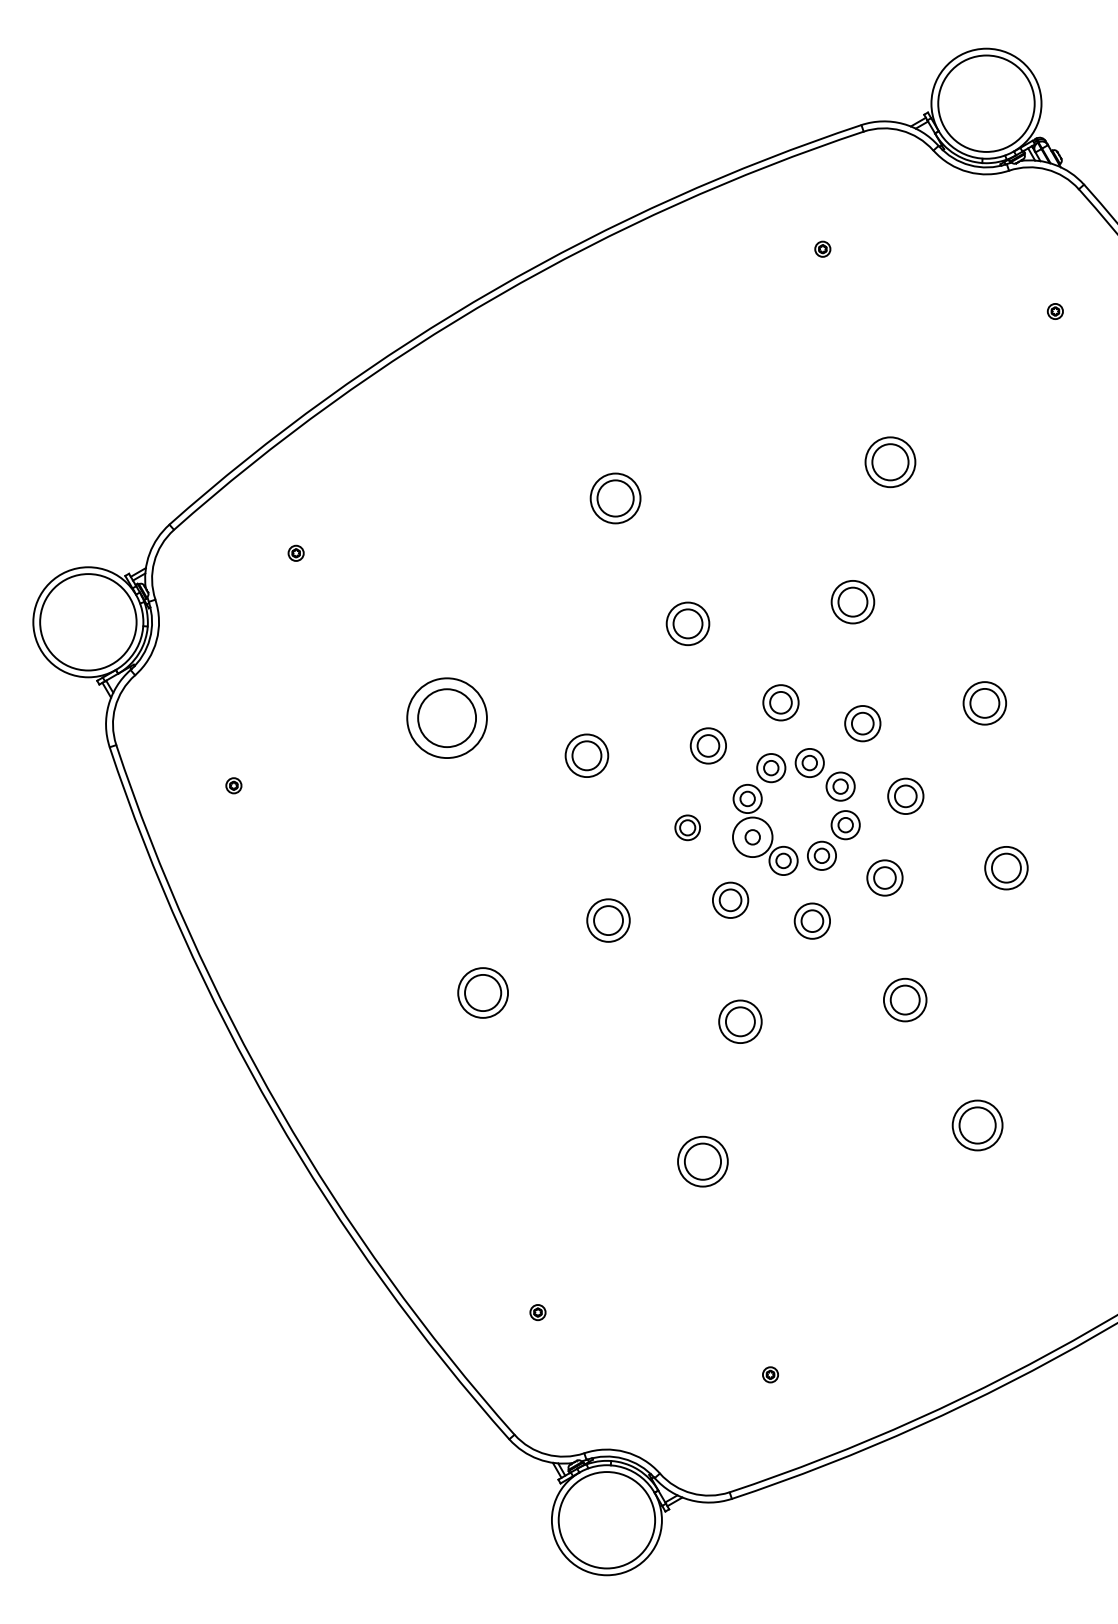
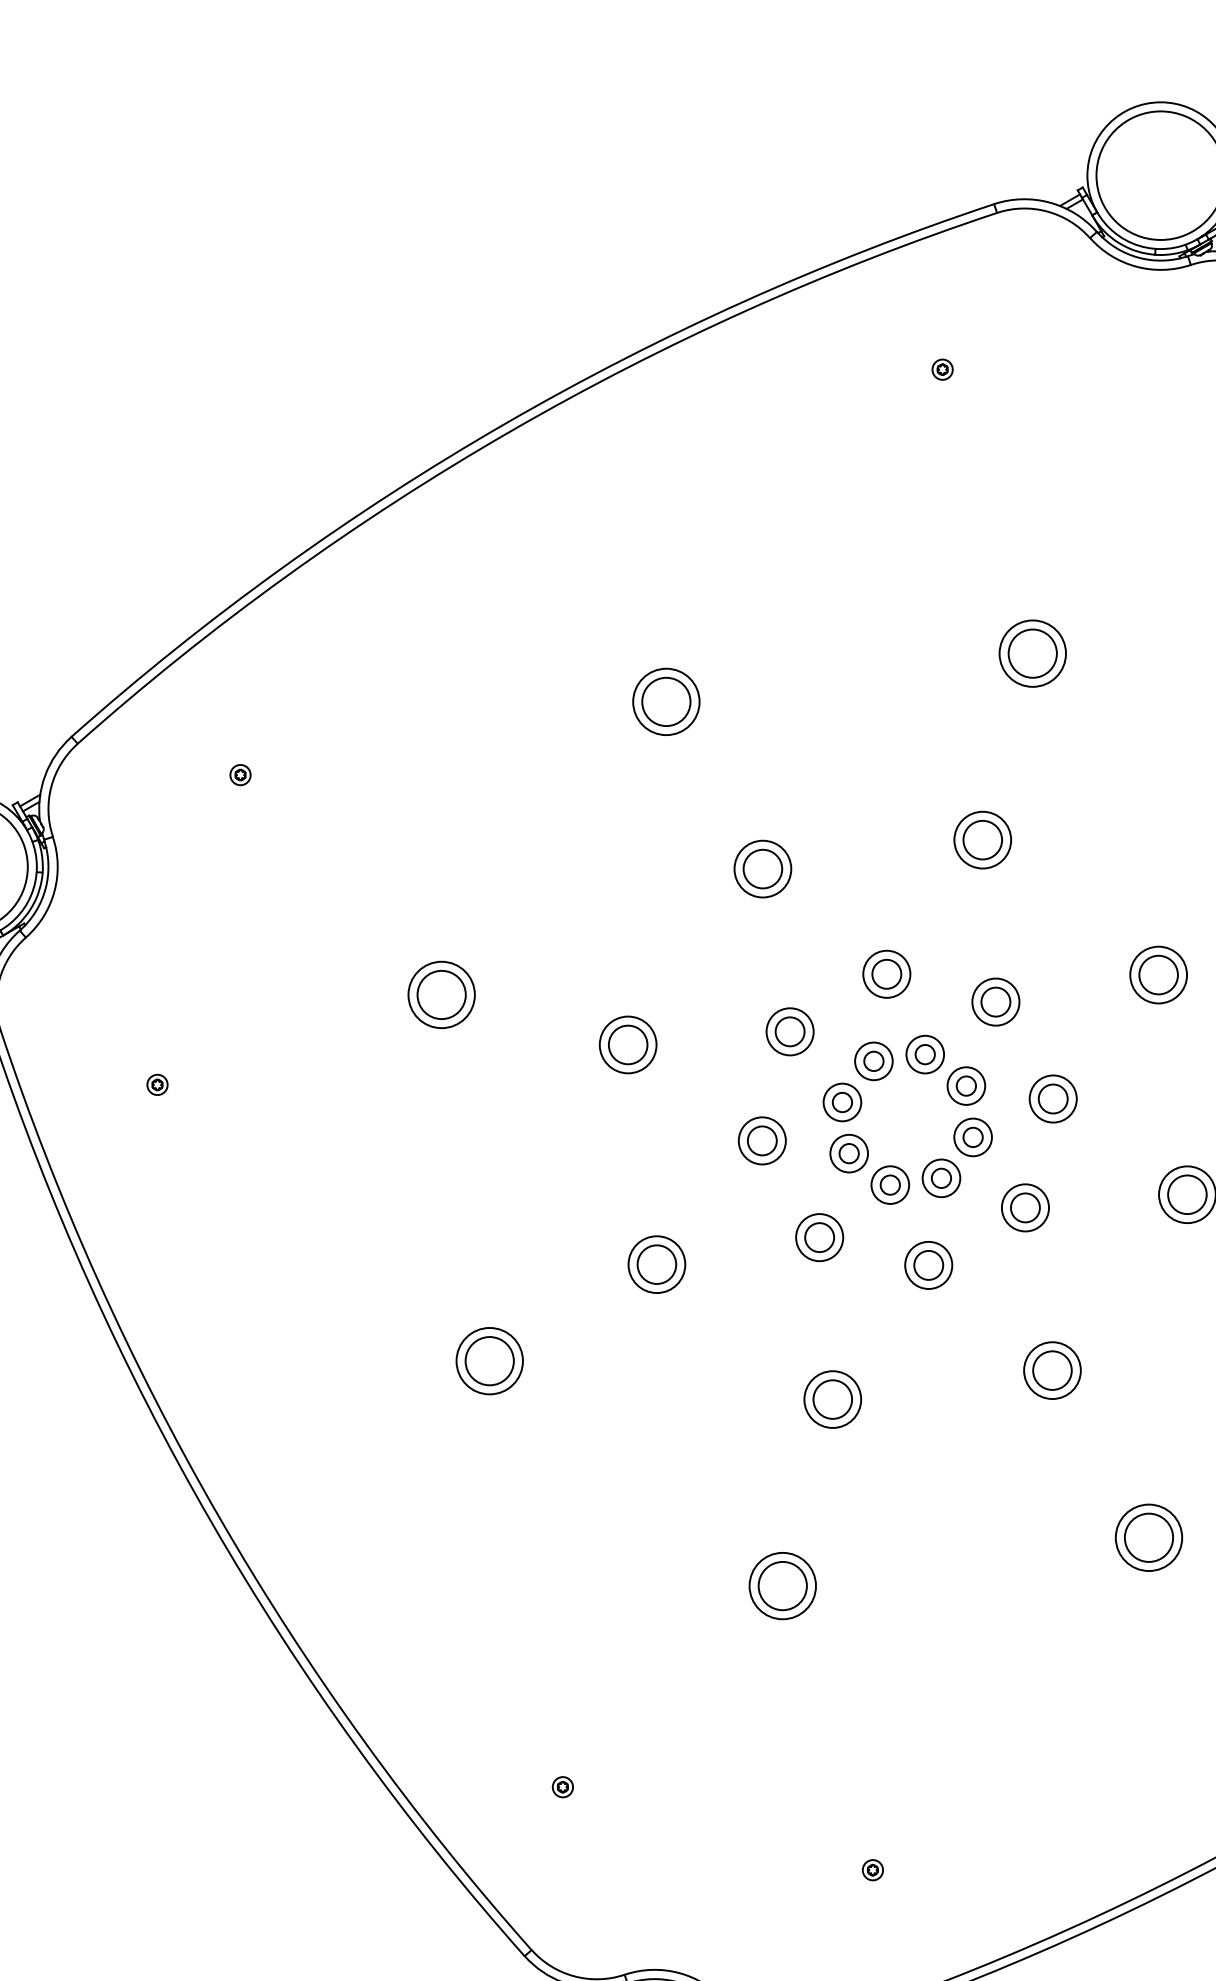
part: (446, 718) -> (440, 995), size x0.62
part: (687, 827) -> (762, 1140), size x1.43
circle: (752, 837) -> (848, 1153), size x0.71

